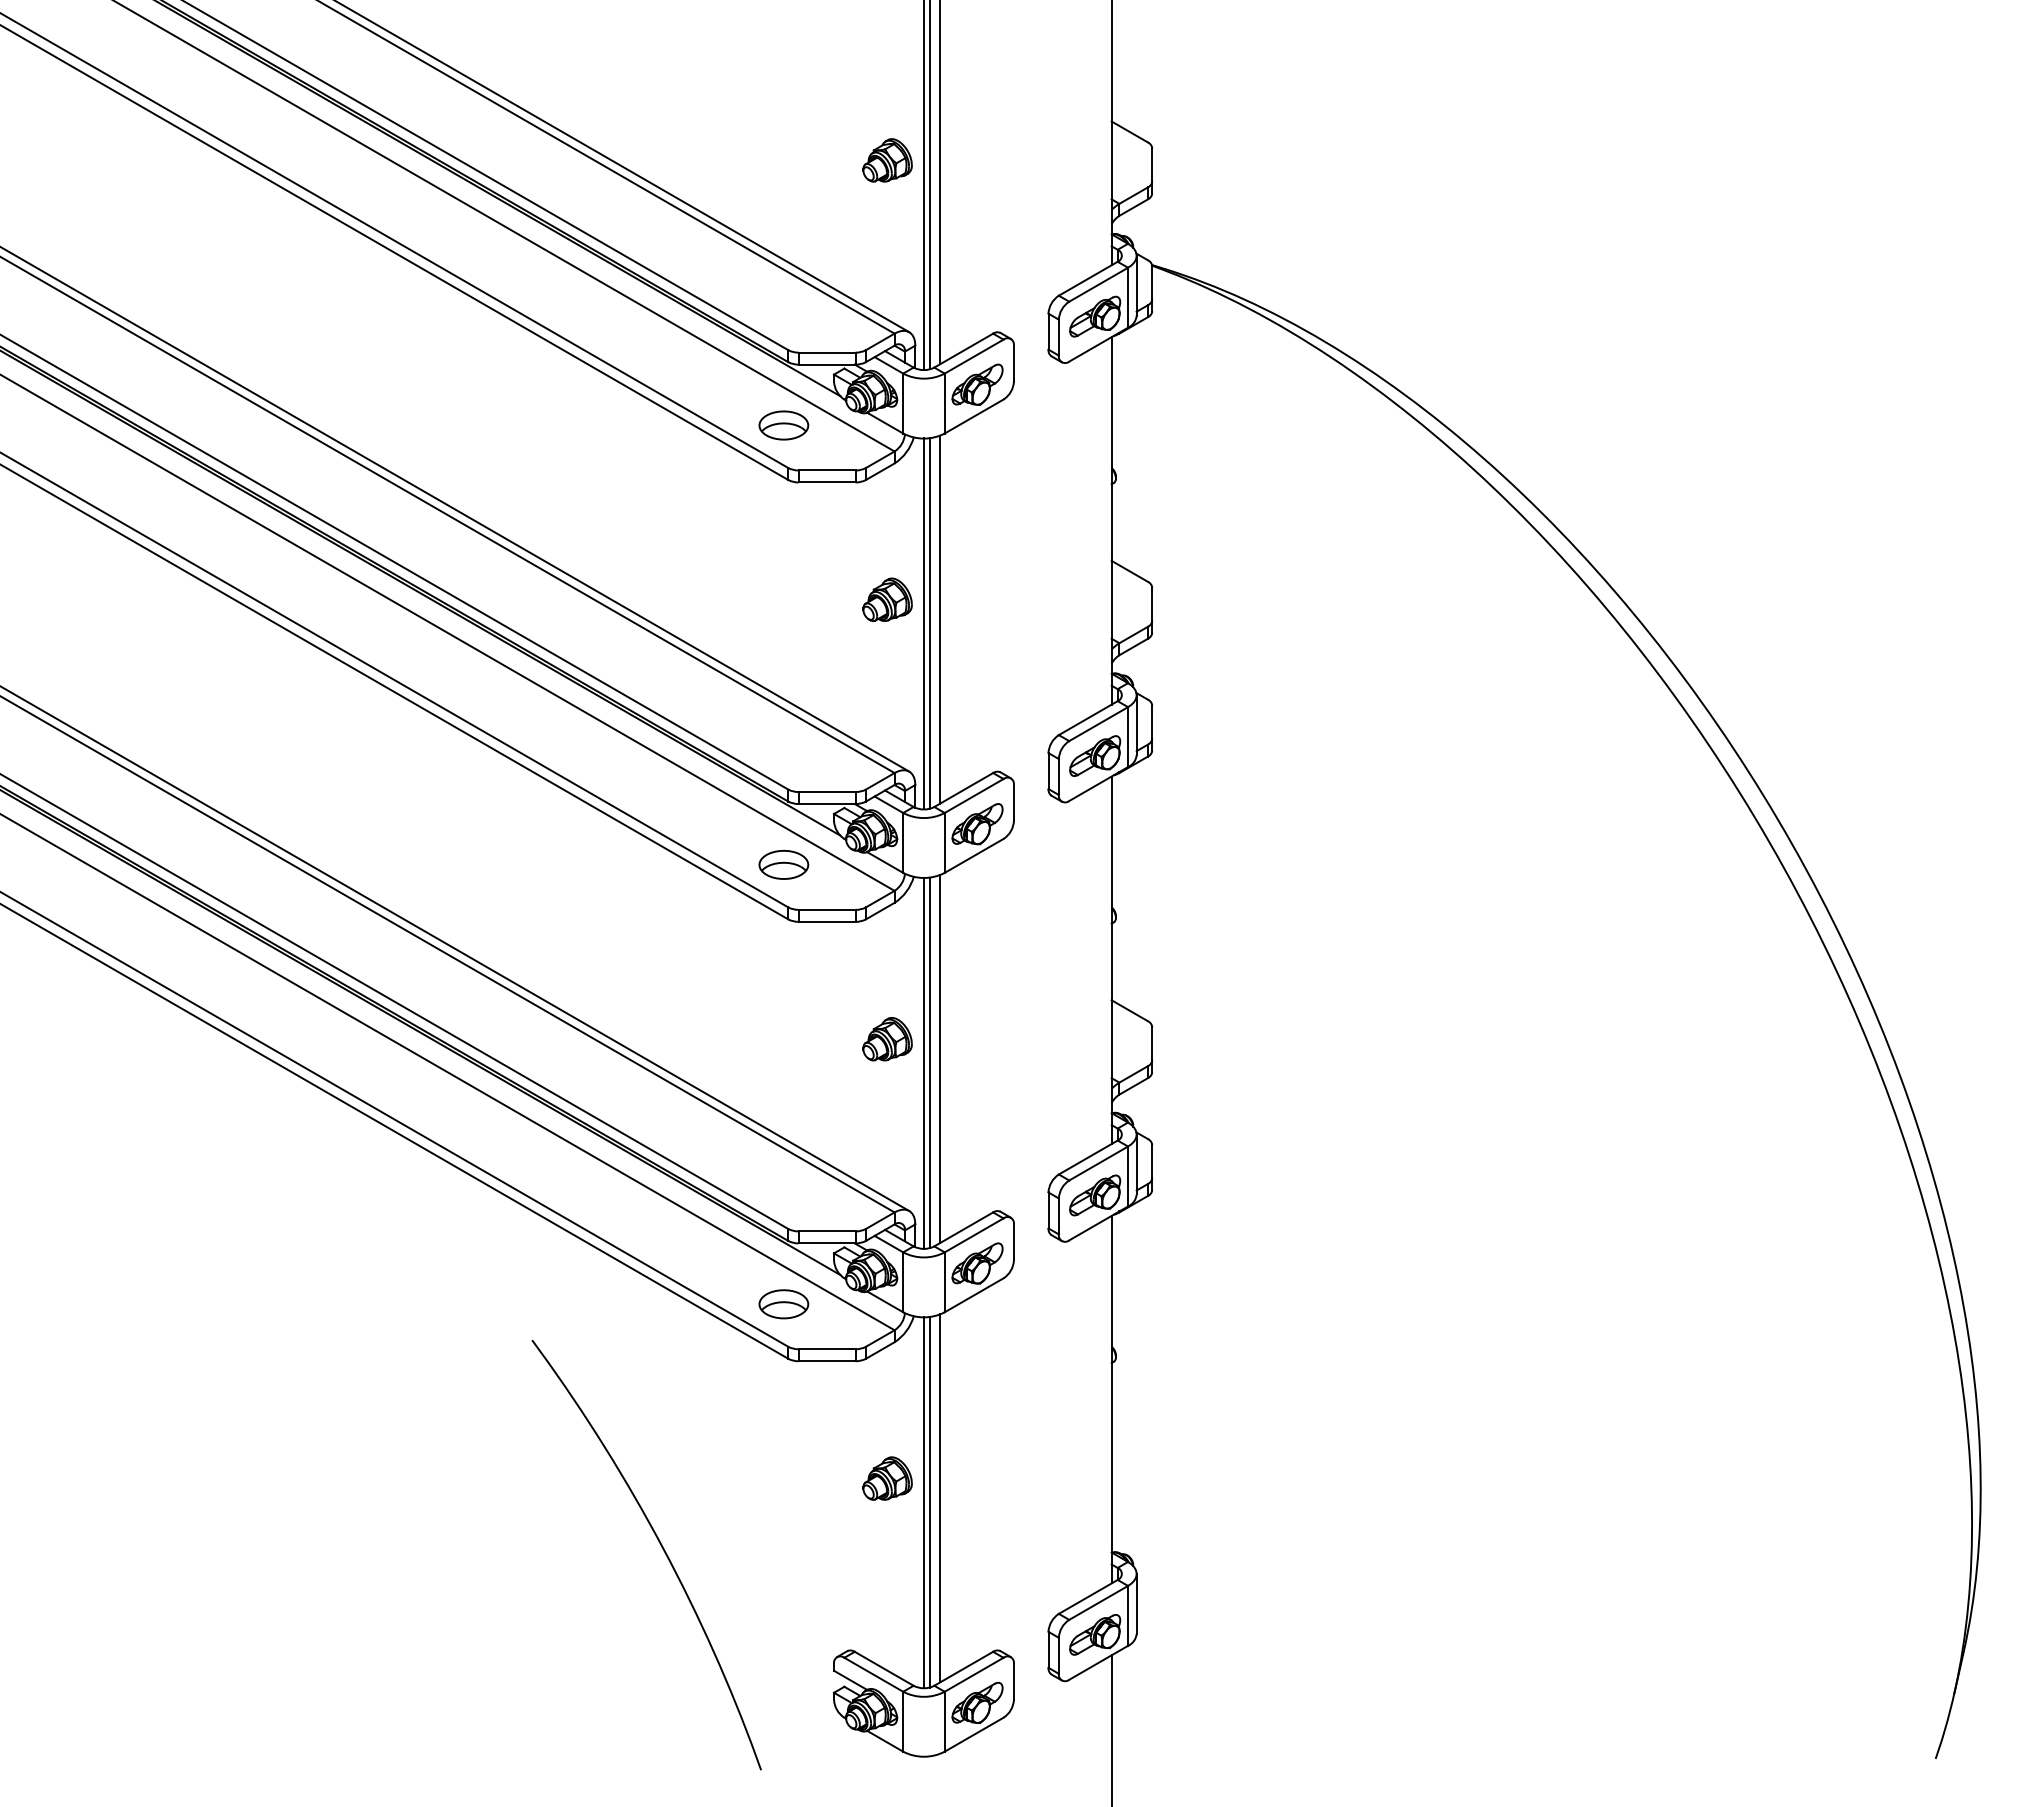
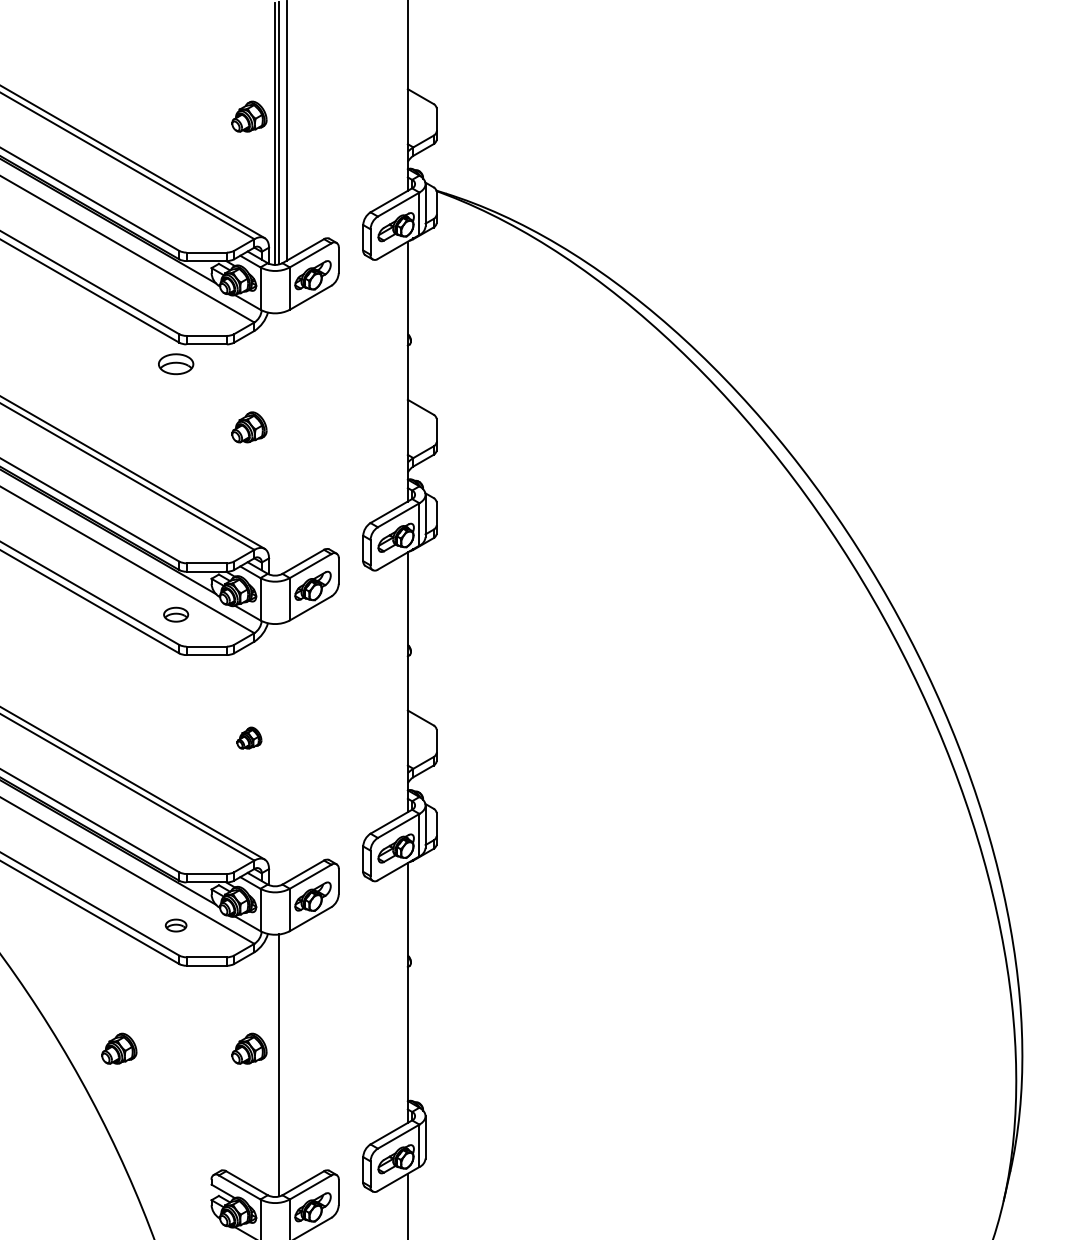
part: (783, 425) -> (175, 364), moved
line: (940, 619) -> (286, 441), removed
line: (923, 623) -> (274, 444), removed
line: (930, 623) -> (279, 444), removed
part: (783, 864) -> (175, 614), size x0.7
part: (887, 1039) -> (249, 738), size x0.7
line: (940, 1058) -> (286, 751), removed
line: (923, 1062) -> (274, 754), removed
line: (930, 1062) -> (279, 754), removed
part: (783, 1304) -> (175, 925), size x0.6
part: (703, 1478) -> (119, 1048), added
line: (940, 1498) -> (286, 1062), removed
line: (923, 1502) -> (274, 1065), removed

